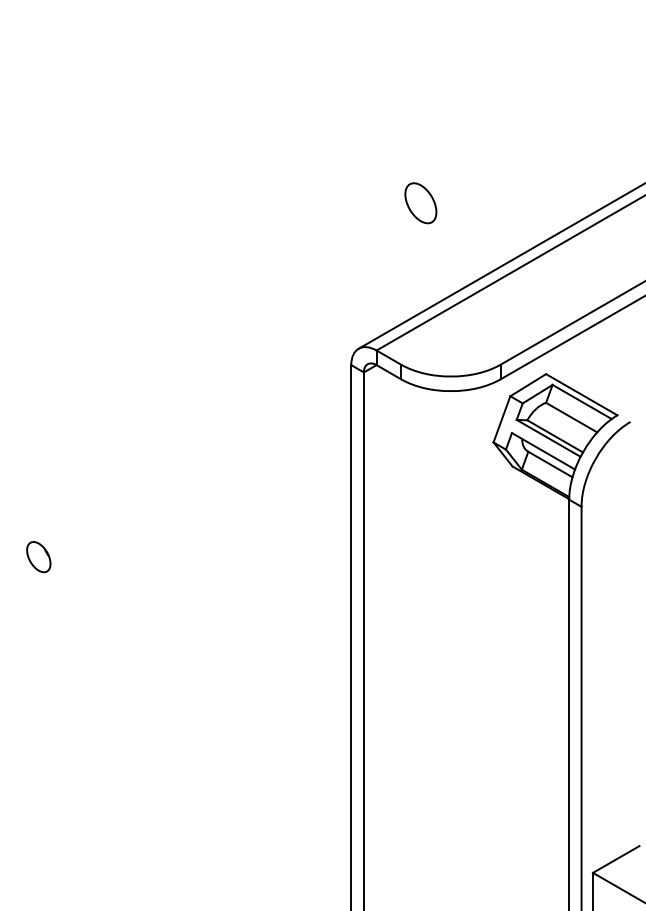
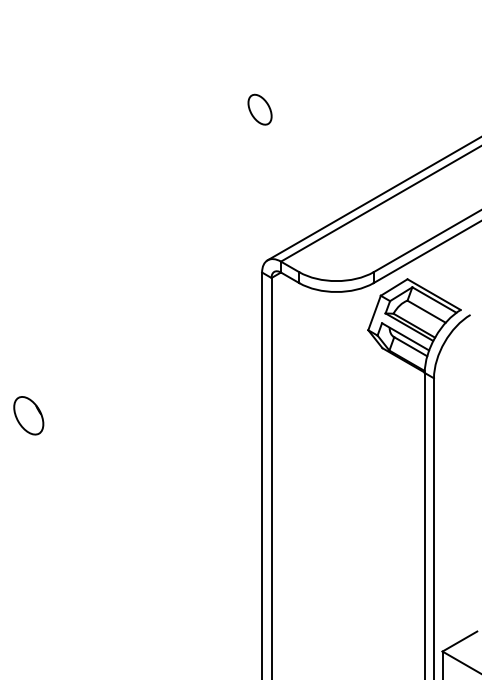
part: (420, 202) -> (259, 109), moved
part: (38, 556) -> (28, 415), size x1.67

